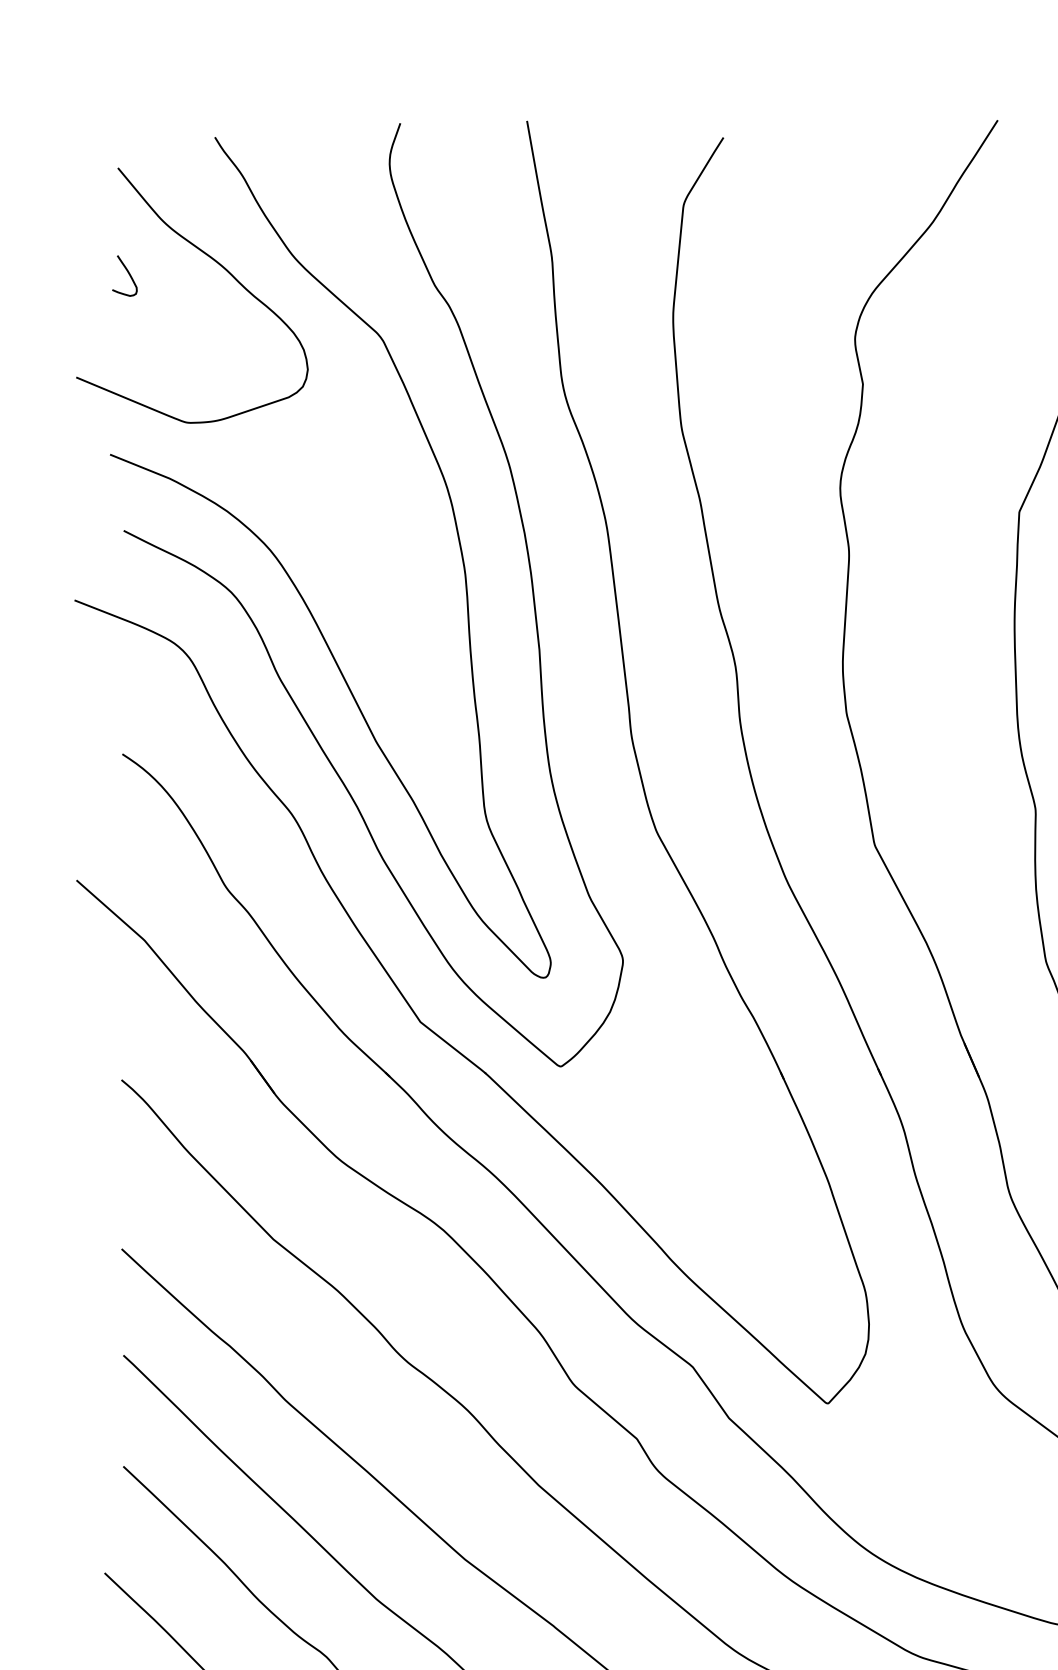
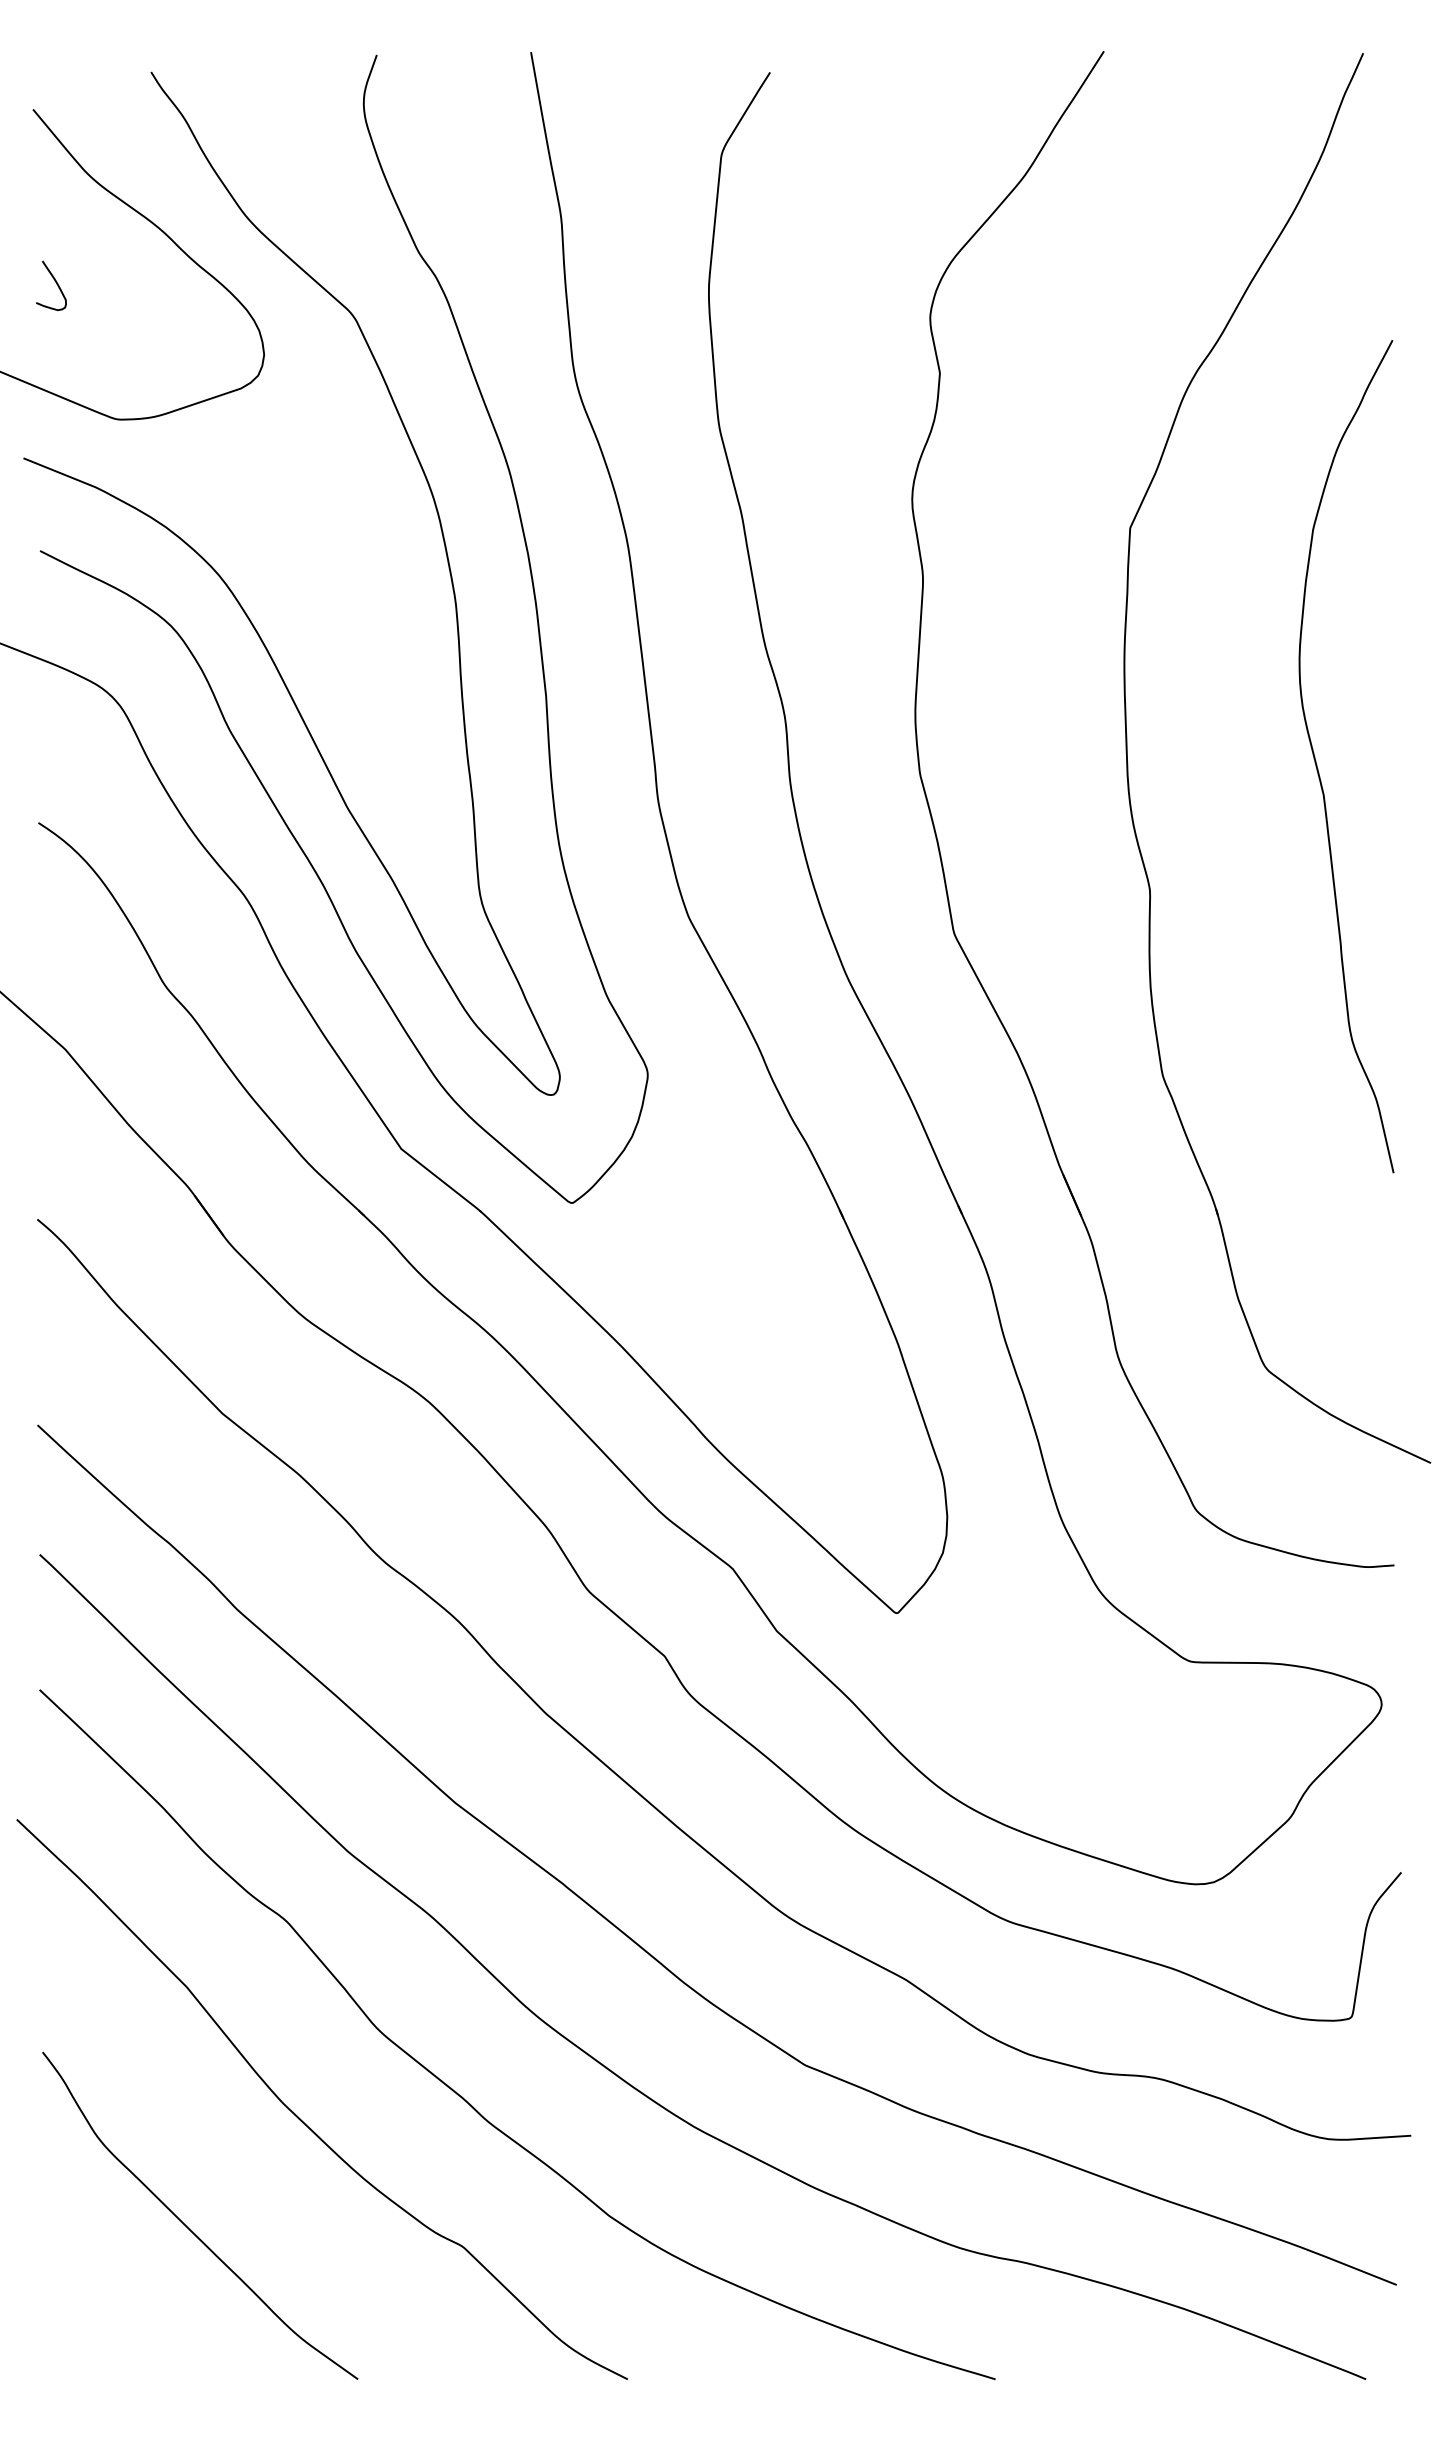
curve: (127, 272) -> (54, 281), moved

